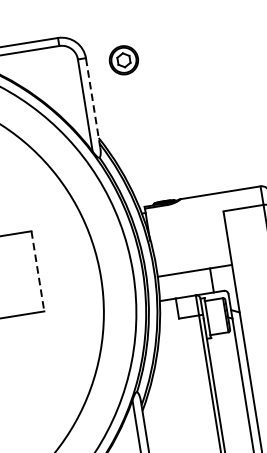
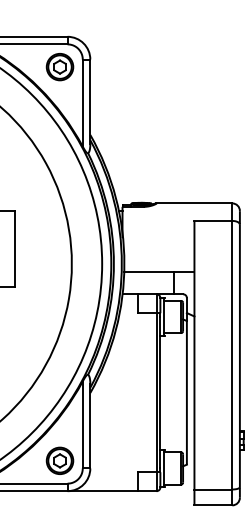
part: (123, 60) -> (59, 67), moved
line: (93, 102) -> (90, 101), dashed -> solid
line: (37, 271) -> (14, 248), dashed -> solid

